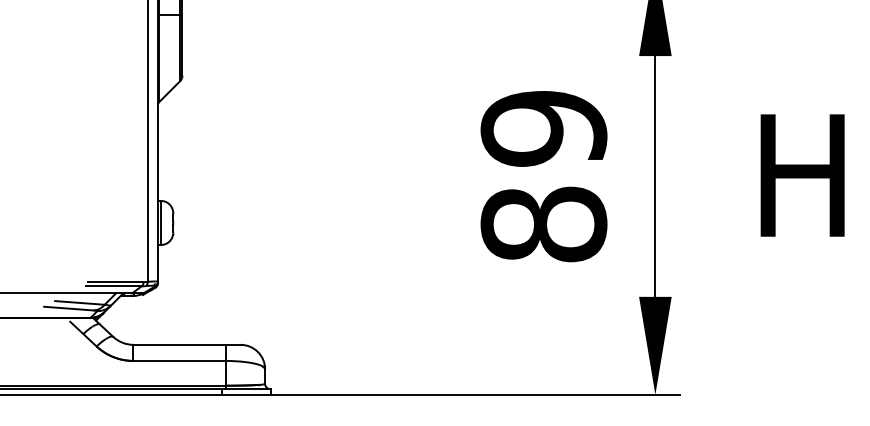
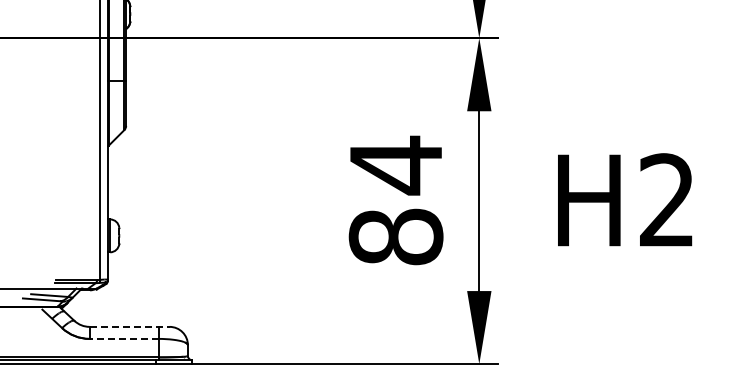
text: (543, 128) -> (395, 165), 89 -> 84
line: (188, 344) -> (130, 326), solid -> dashed
line: (180, 360) -> (124, 338), solid -> dashed

